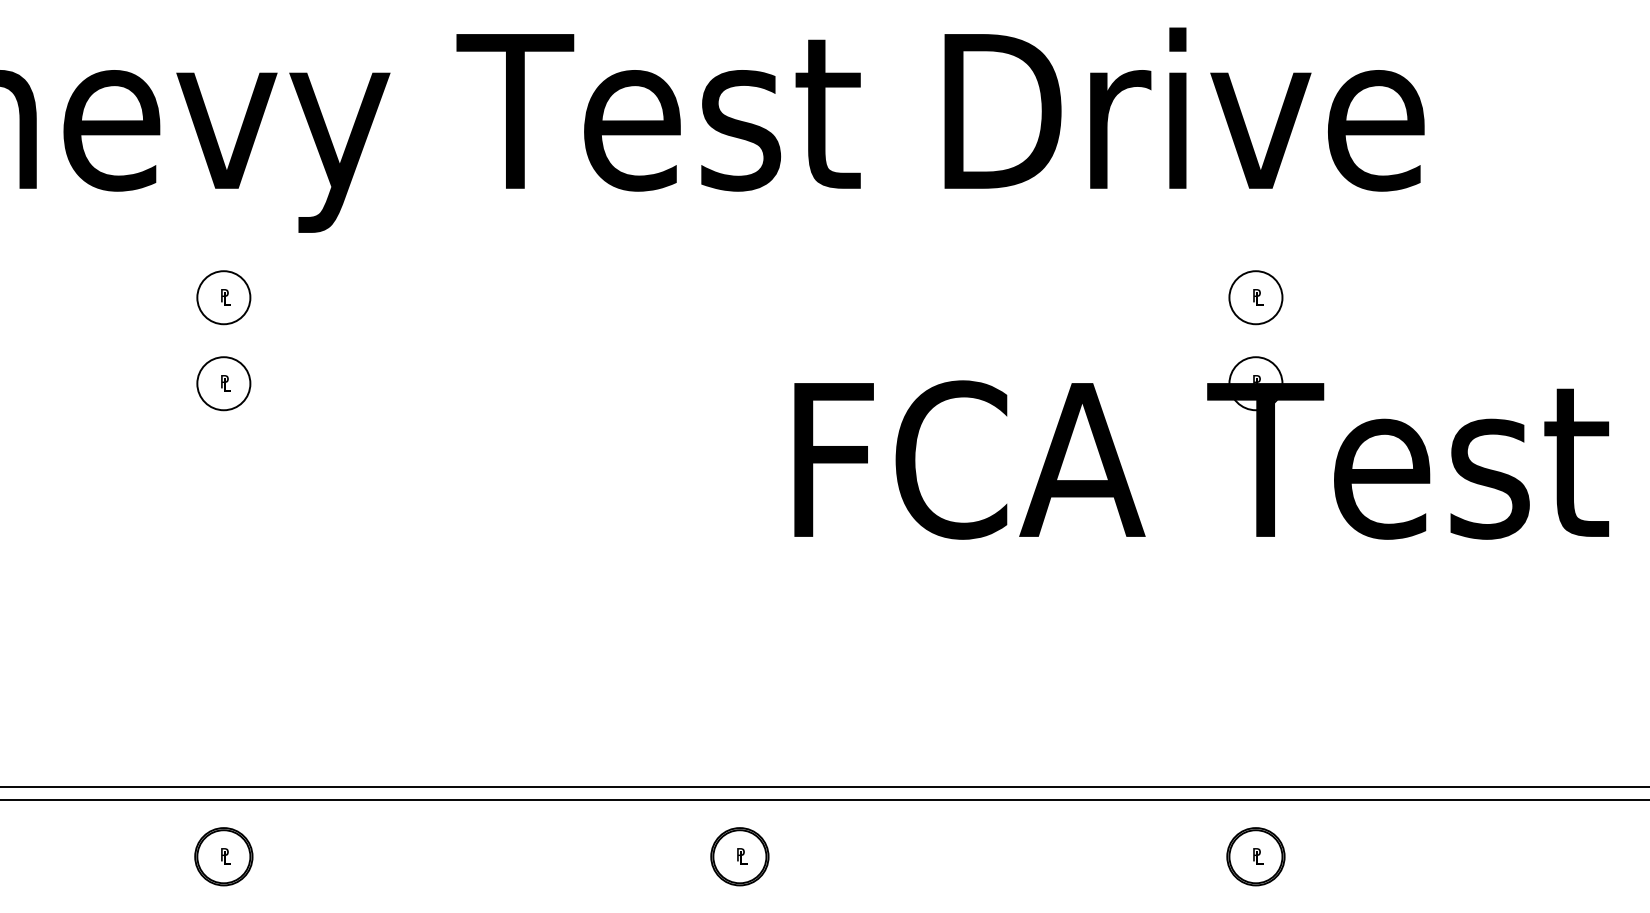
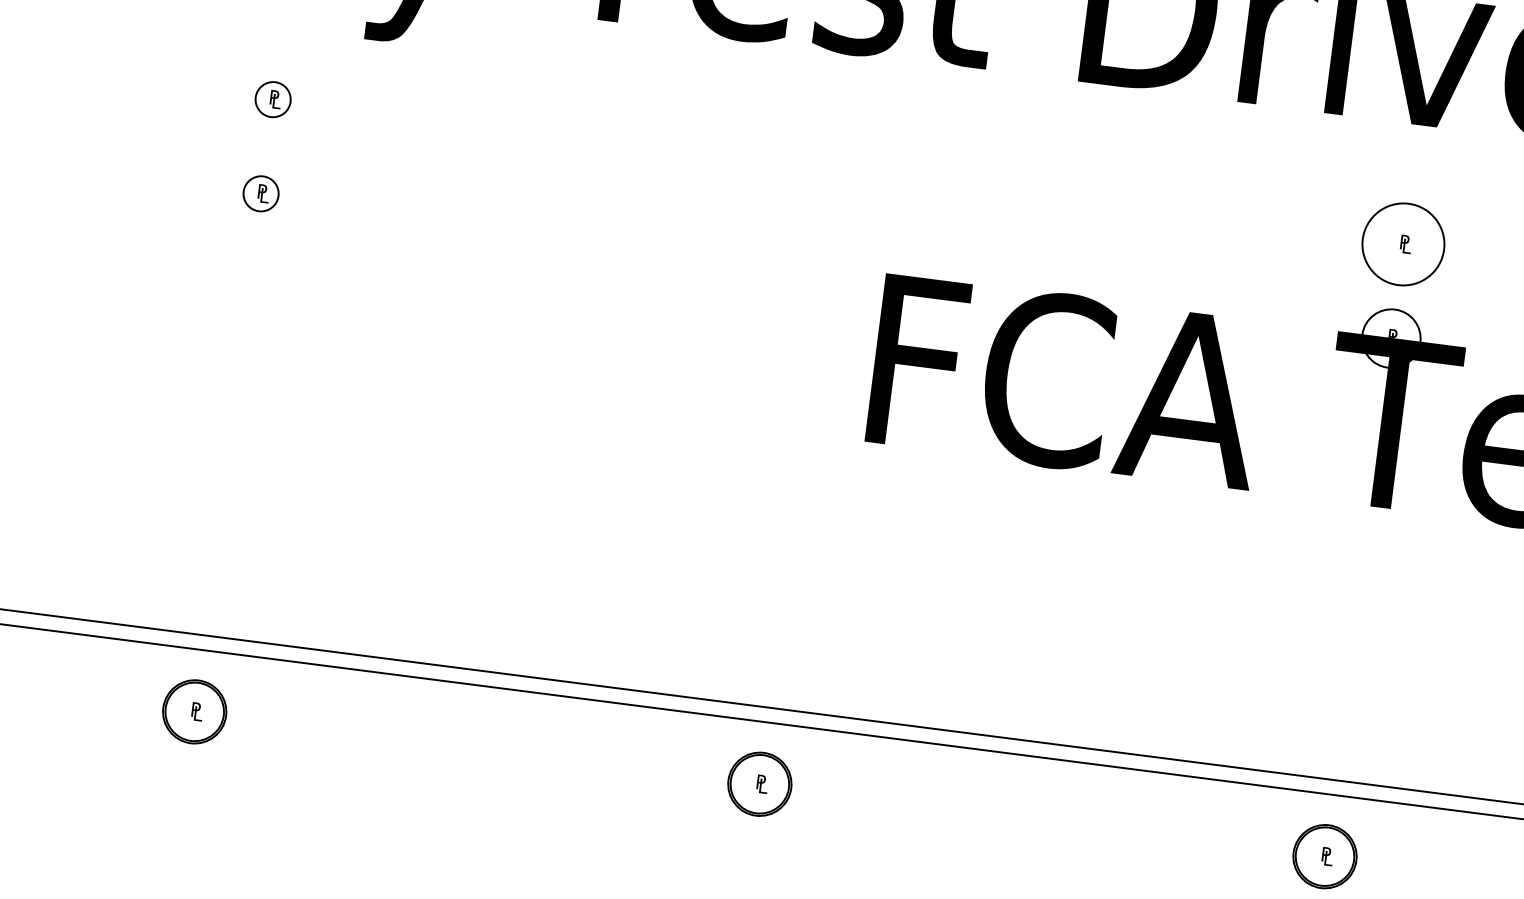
circle: (223, 297) -> (272, 99), size x0.6
circle: (1255, 297) -> (1402, 244), size x1.4
circle: (223, 383) -> (260, 193), size x0.6

